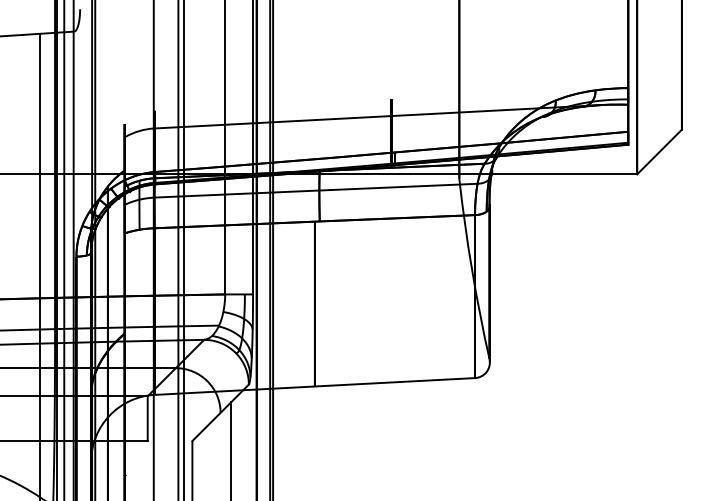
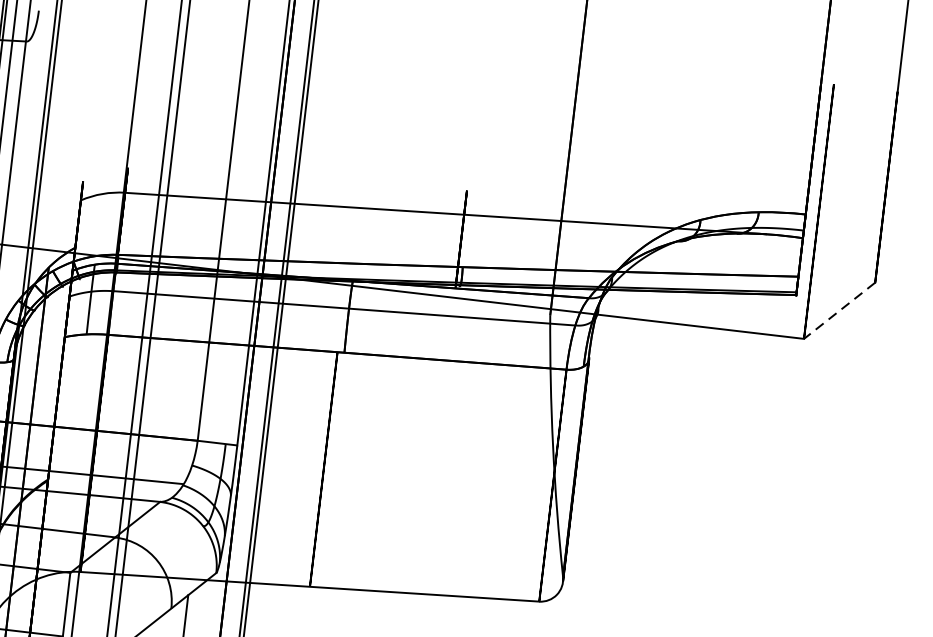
line: (659, 152) -> (839, 311), solid -> dashed

